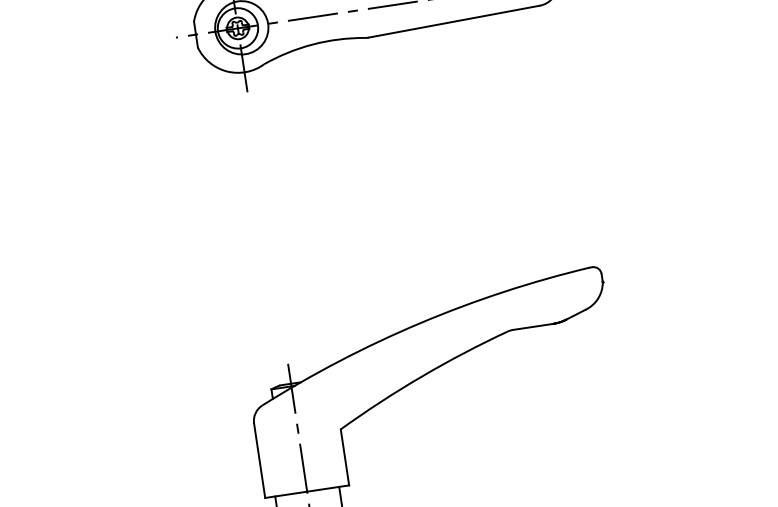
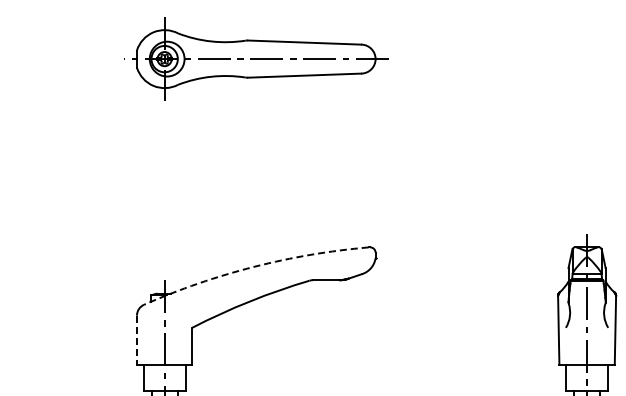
arc: (421, 322) -> (254, 266), solid -> dashed
line: (259, 461) -> (136, 340), solid -> dashed

